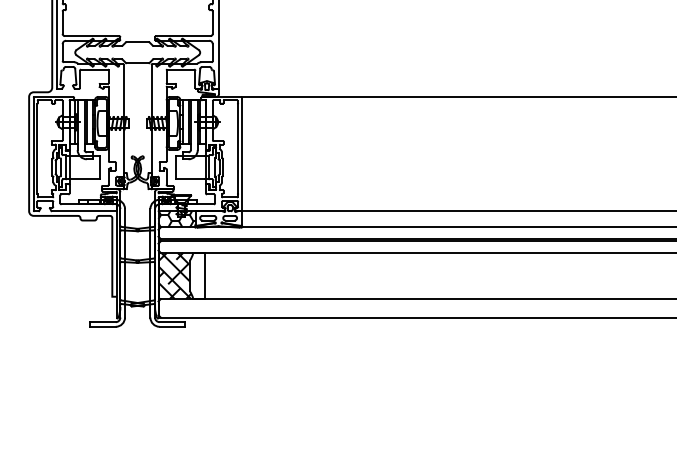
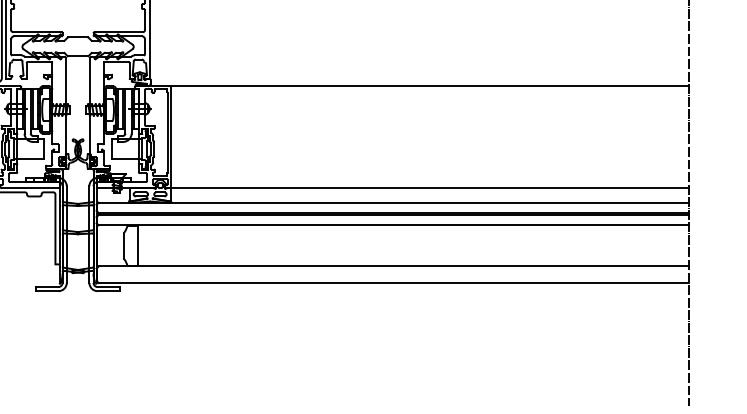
hatch: (176, 218) -> (112, 194), removed
hatch: (176, 276) -> (112, 246), removed

